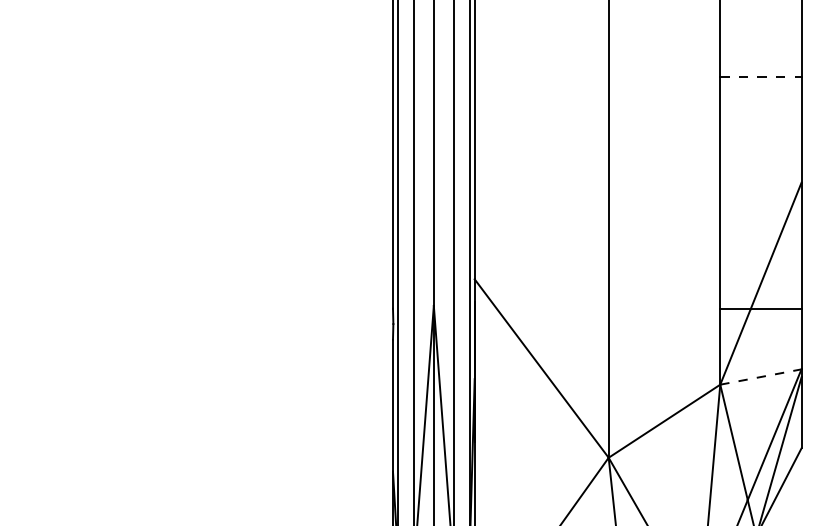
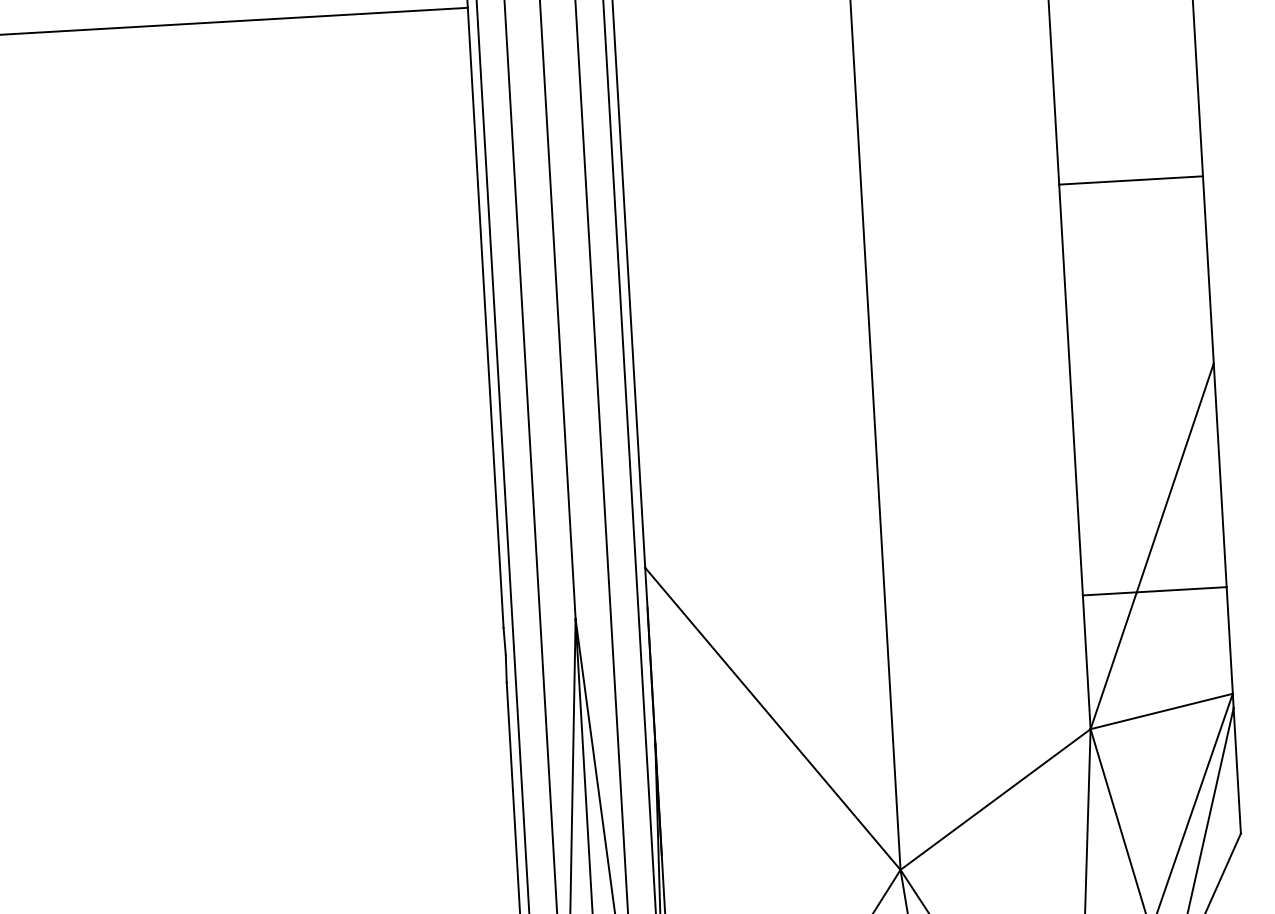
line: (760, 77) -> (1130, 181), dashed -> solid
line: (761, 376) -> (1162, 710), dashed -> solid

